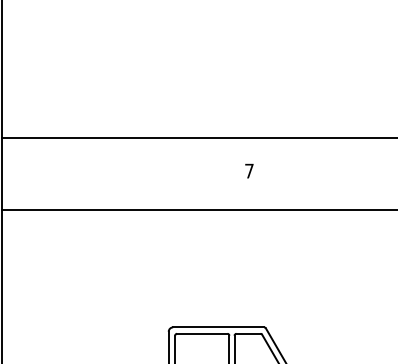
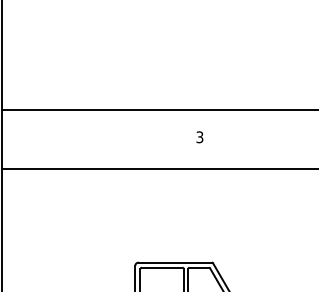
text: (249, 170) -> (199, 136), 7 -> 3

